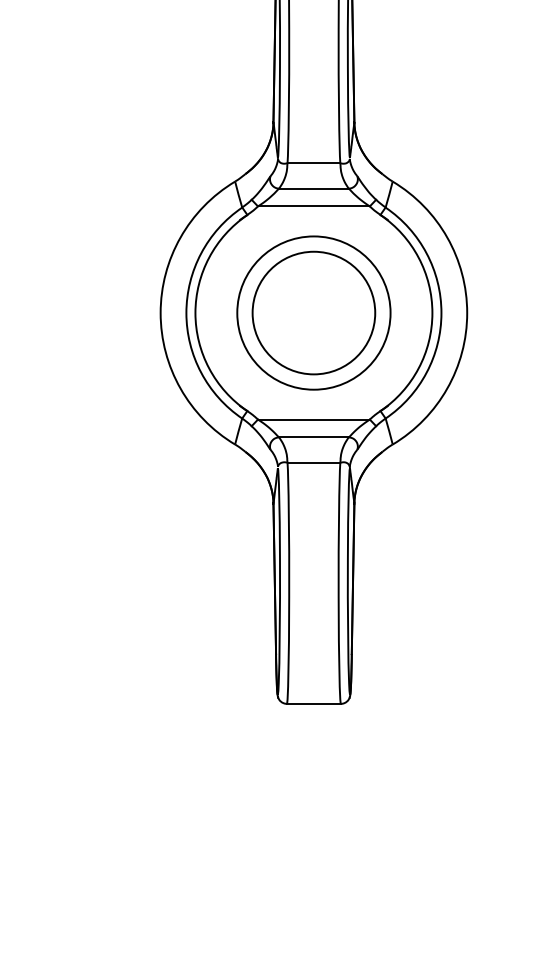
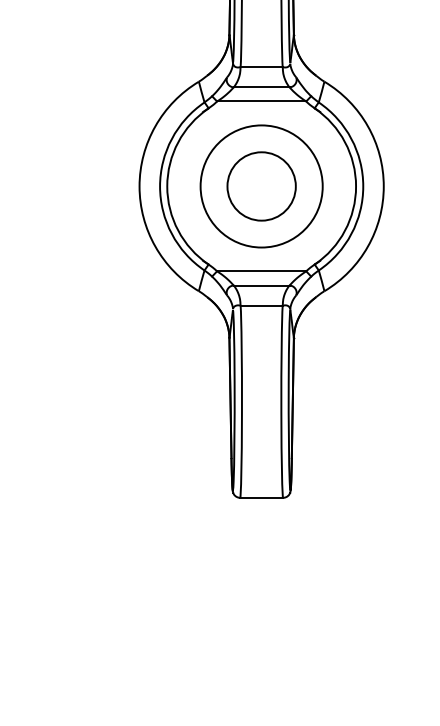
circle: (313, 312) -> (261, 186), size x0.7

